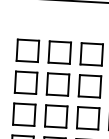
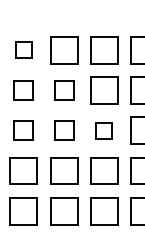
part: (27, 51) -> (23, 50), size x0.6
part: (25, 82) -> (23, 90), size x0.7
part: (58, 84) -> (64, 90), size x0.7
part: (24, 114) -> (23, 130), size x0.7
part: (56, 116) -> (64, 130), size x0.7
part: (88, 118) -> (104, 130), size x0.6

